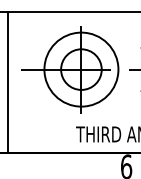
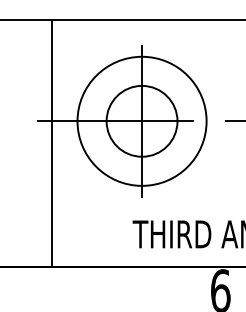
line: (7, 82) -> (51, 143), moved

